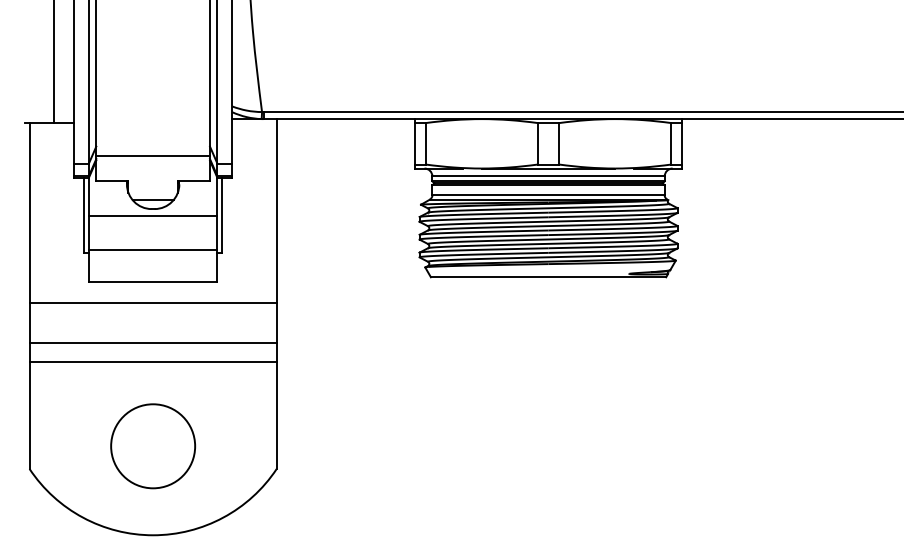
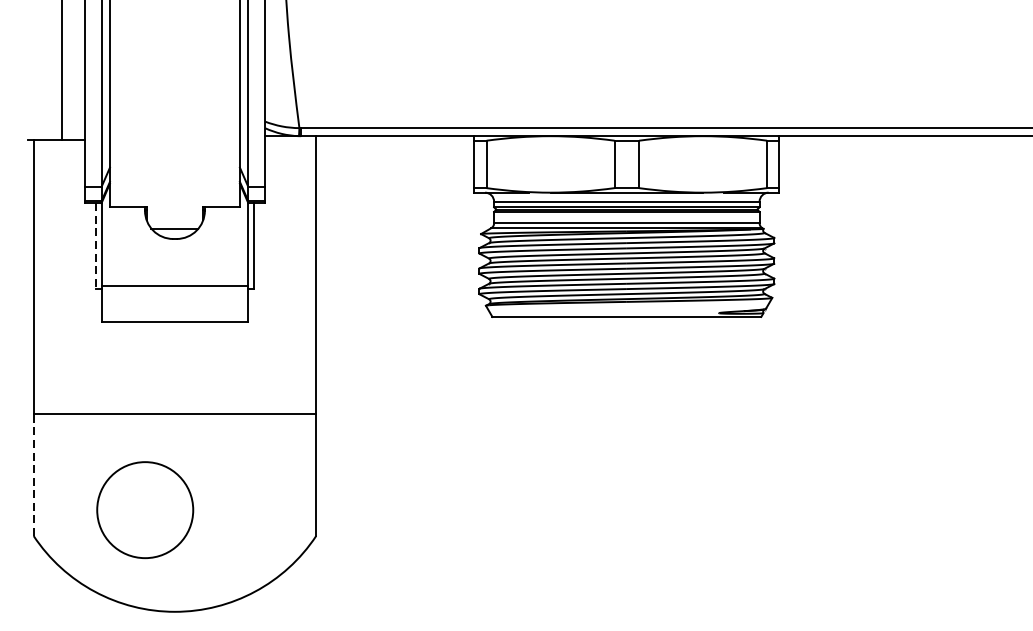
line: (153, 156) -> (175, 178), removed
line: (83, 215) -> (95, 246), solid -> dashed
line: (152, 215) -> (174, 246), removed
line: (152, 302) -> (174, 345), removed
line: (152, 342) -> (174, 391), removed
line: (29, 415) -> (33, 474), solid -> dashed
circle: (153, 446) -> (145, 510), moved

